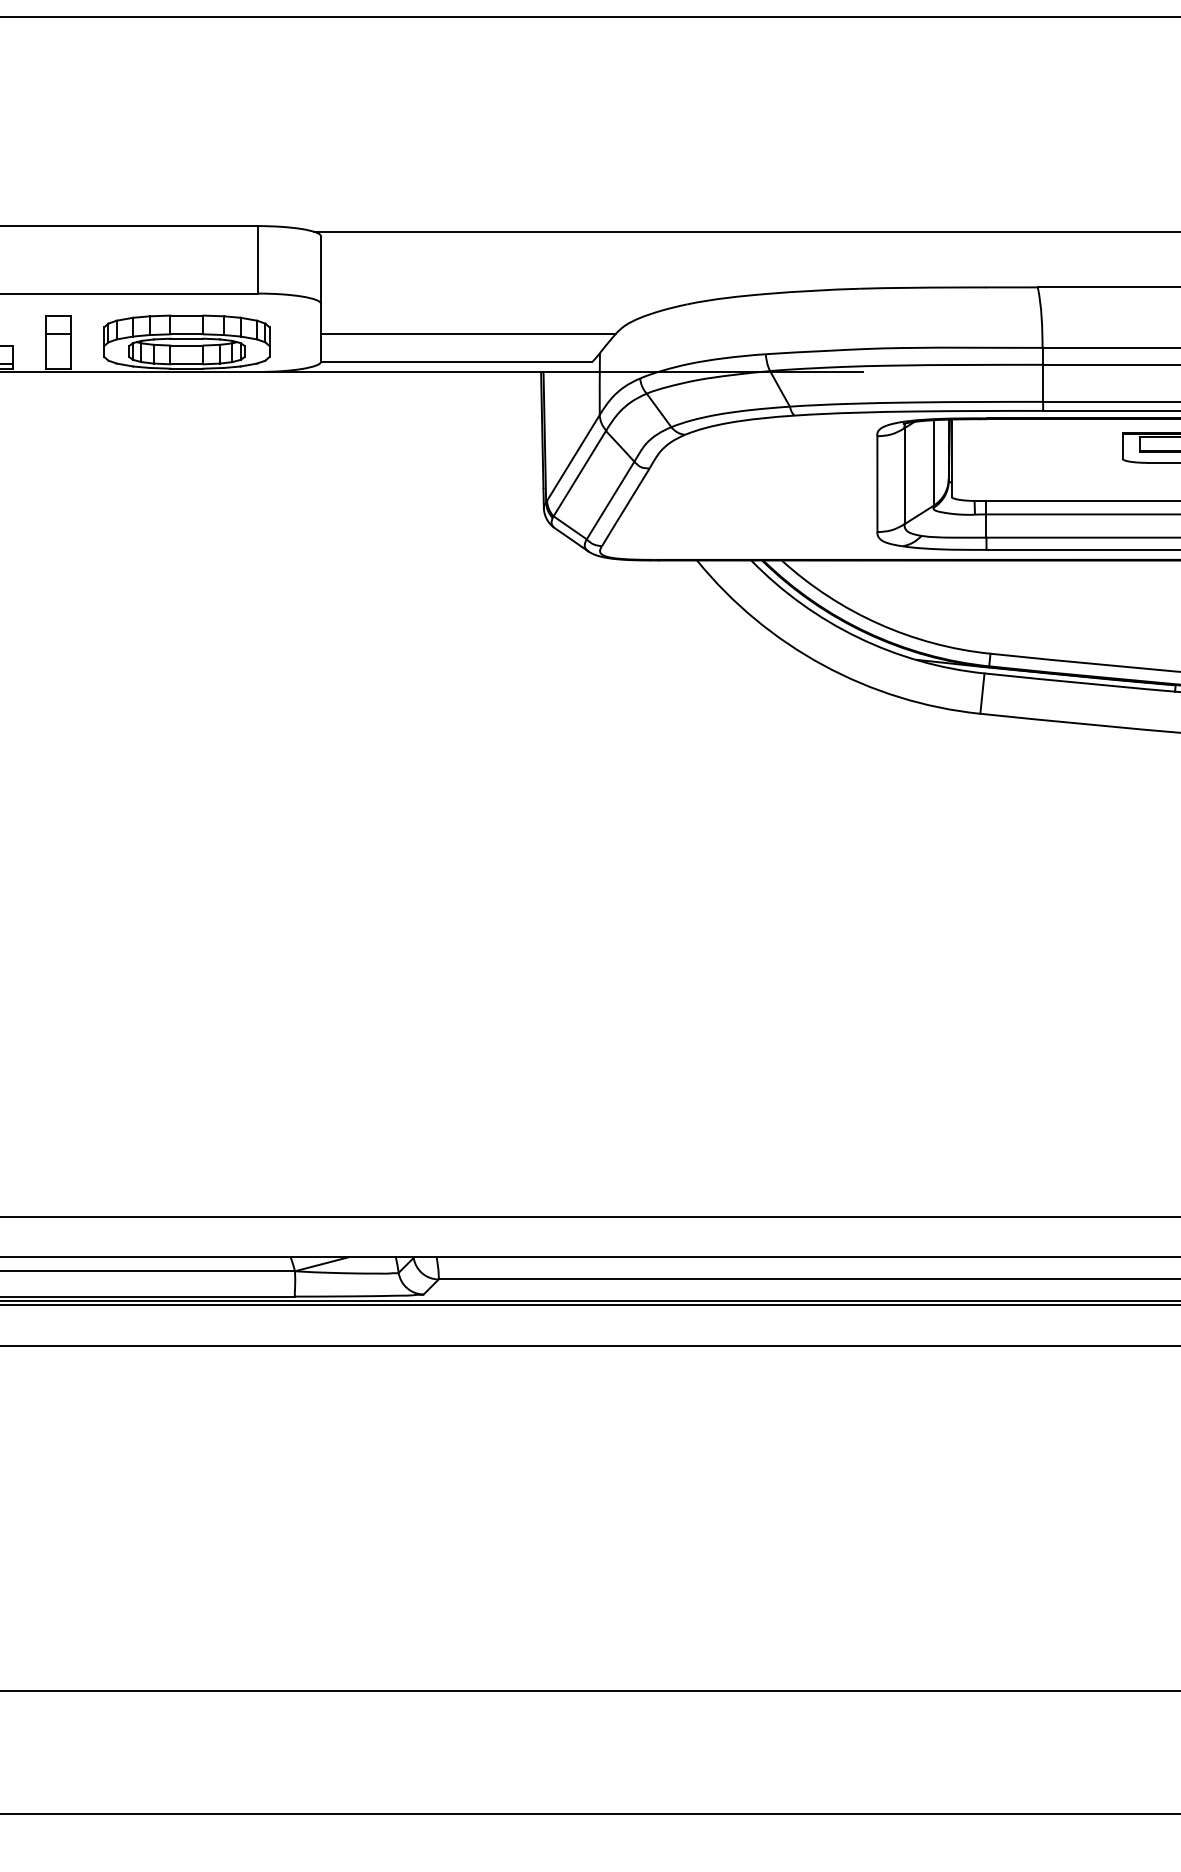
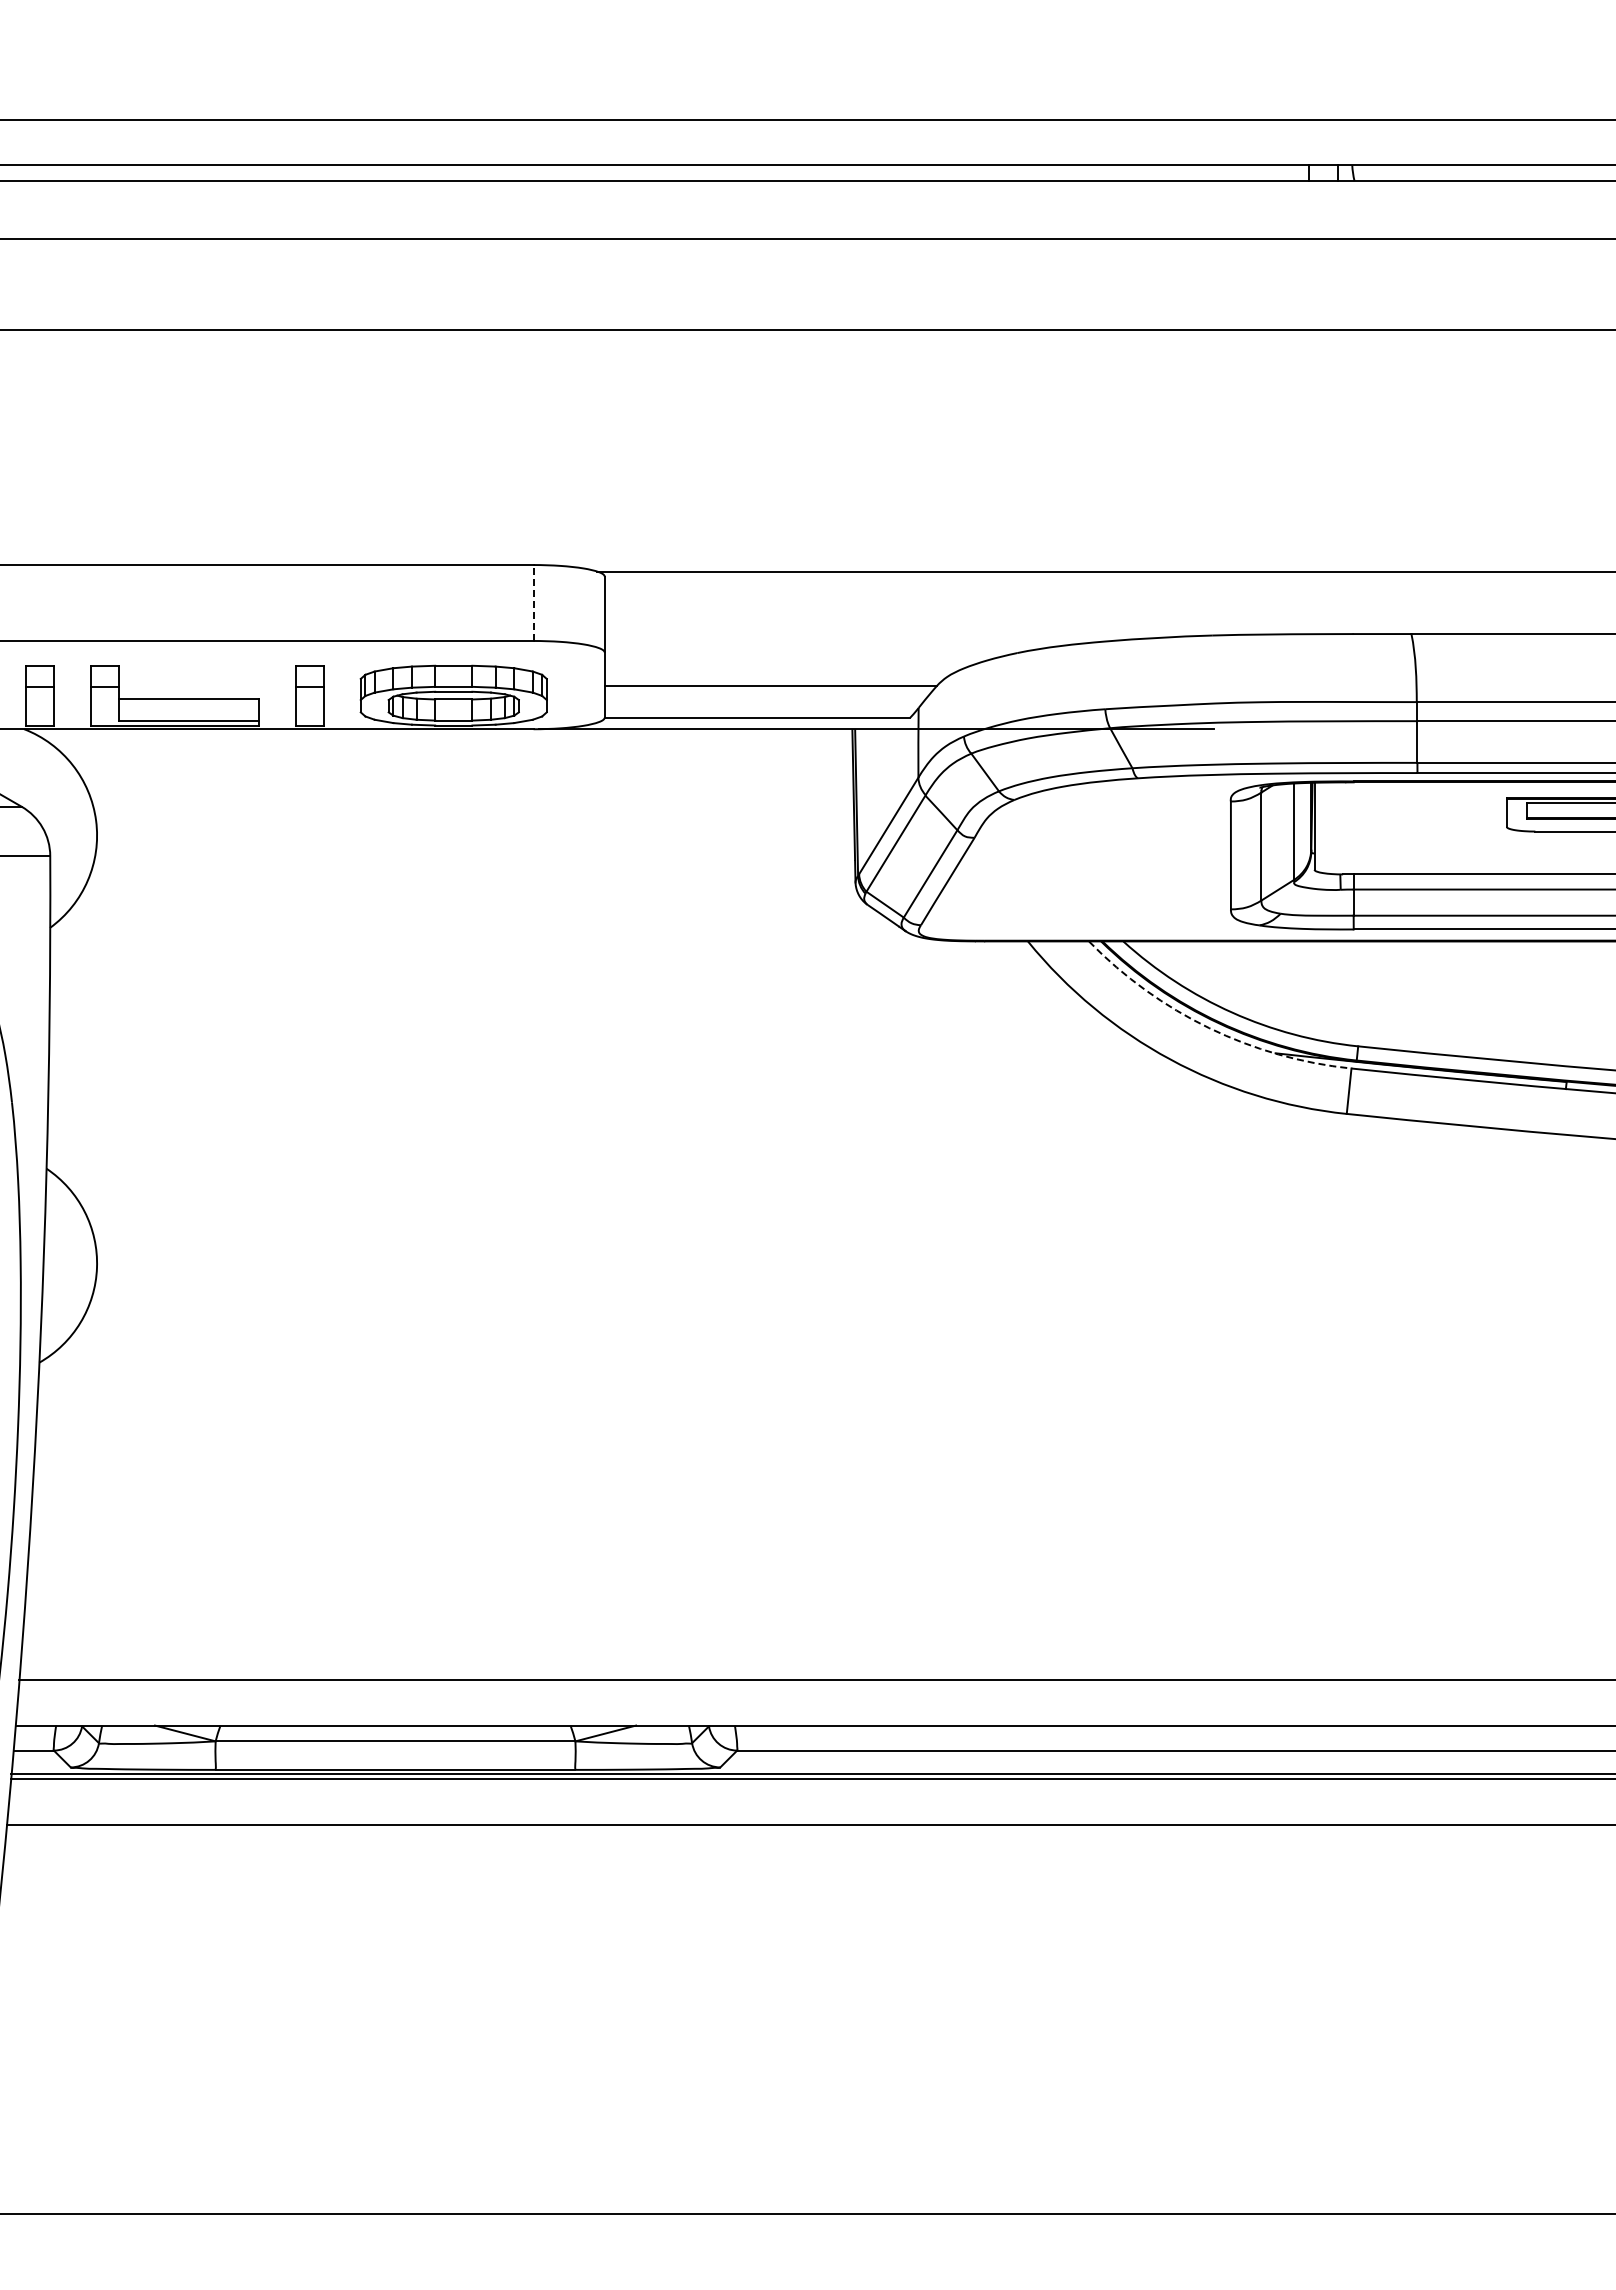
line: (257, 260) -> (533, 603), solid -> dashed
arc: (858, 637) -> (1209, 1028), solid -> dashed

